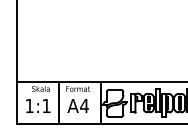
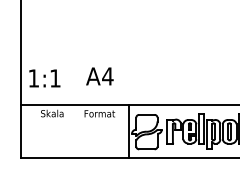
line: (59, 102) -> (75, 131), removed
text: (38, 106) -> (44, 78), moved
text: (77, 106) -> (99, 76), moved

